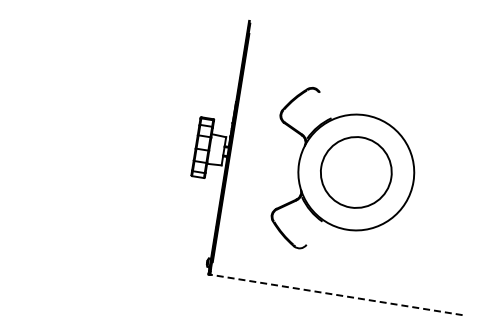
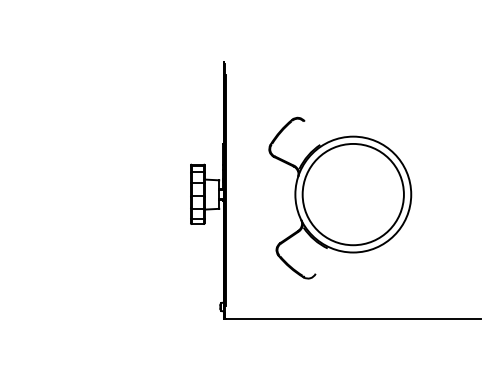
circle: (355, 172) -> (352, 194), size x1.43
line: (336, 294) -> (353, 318), dashed -> solid

